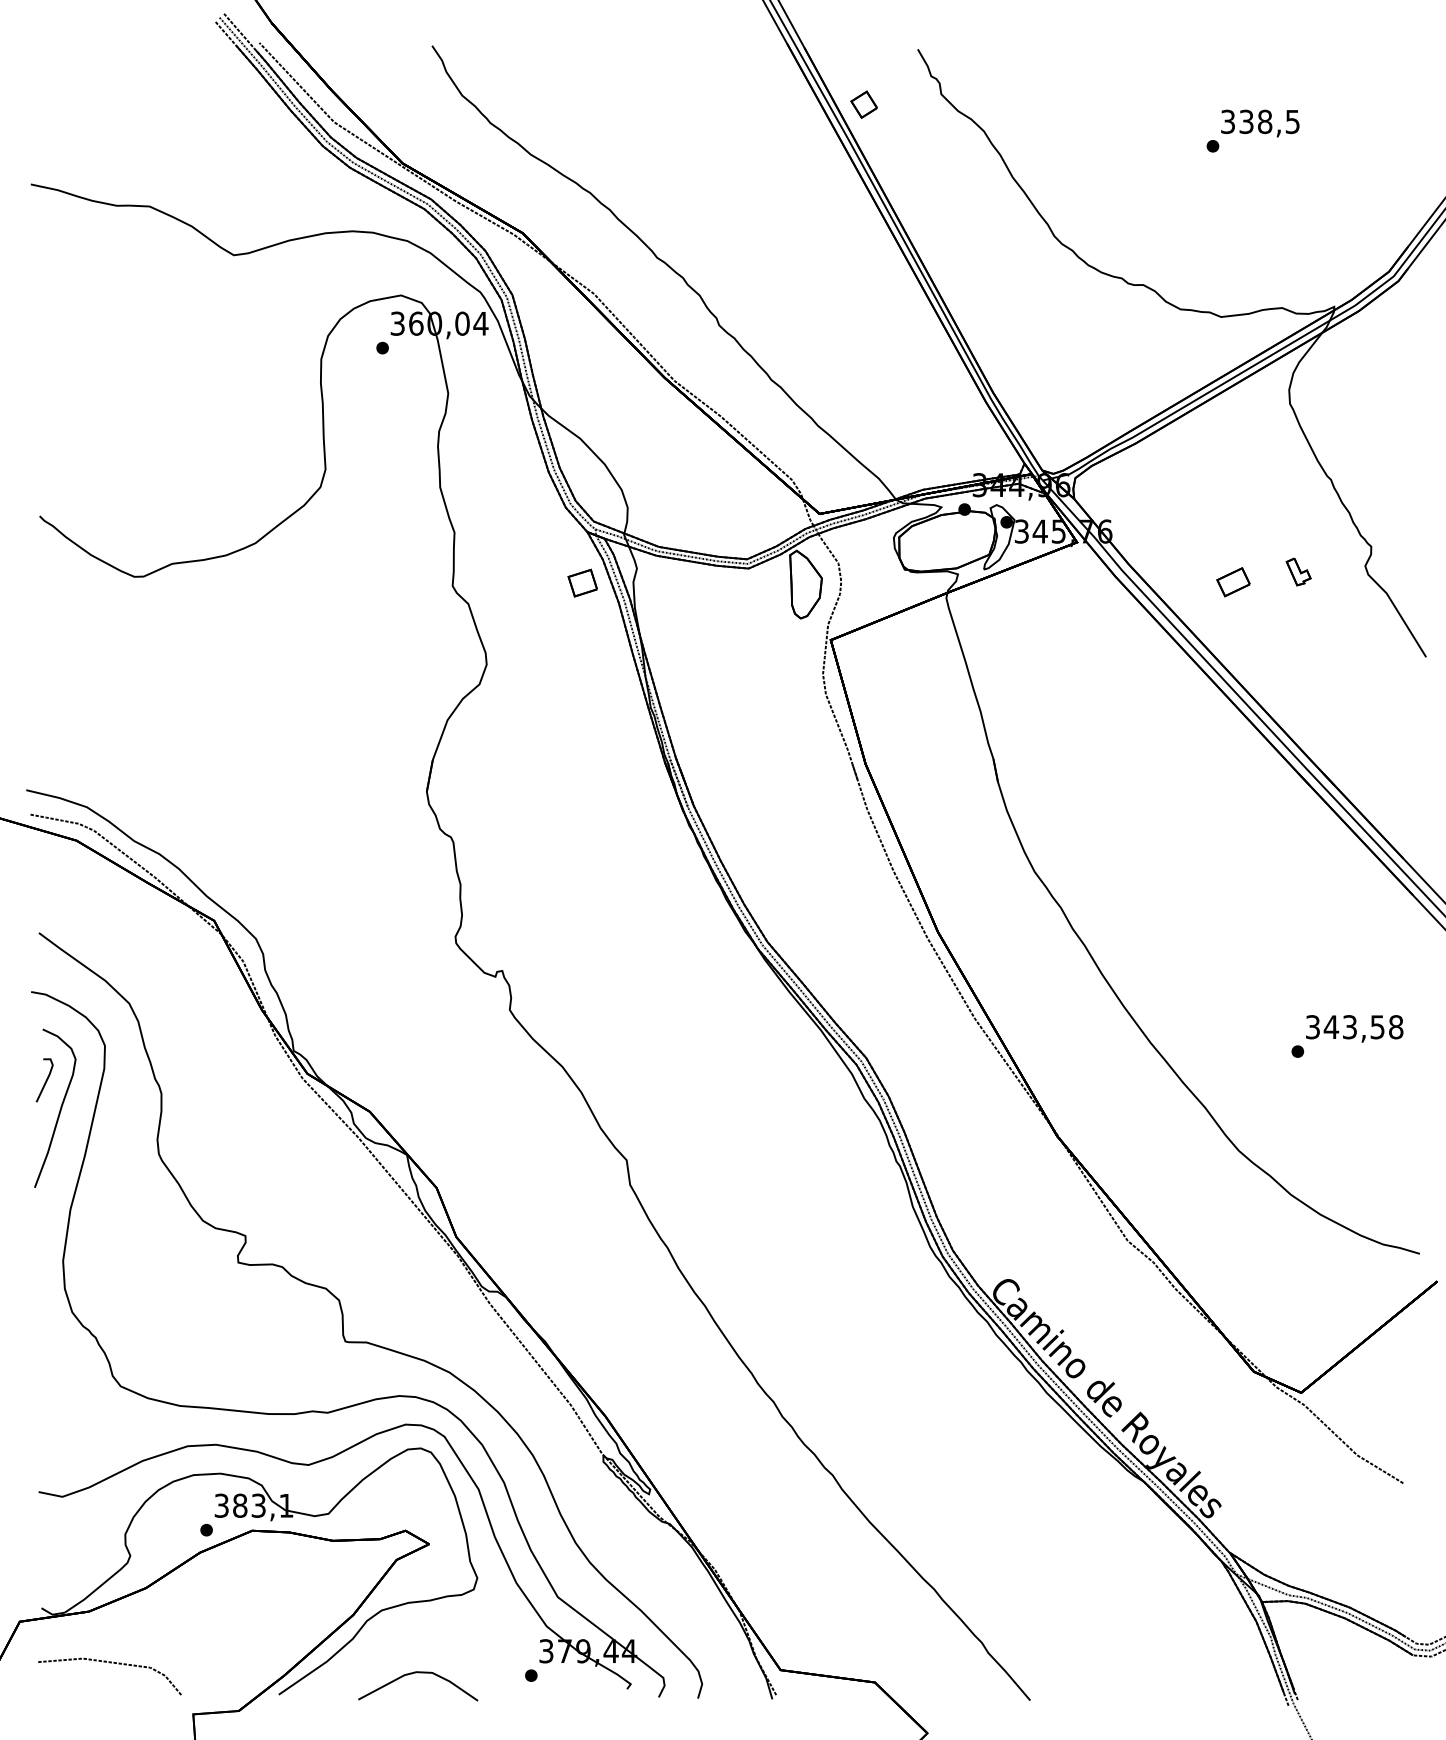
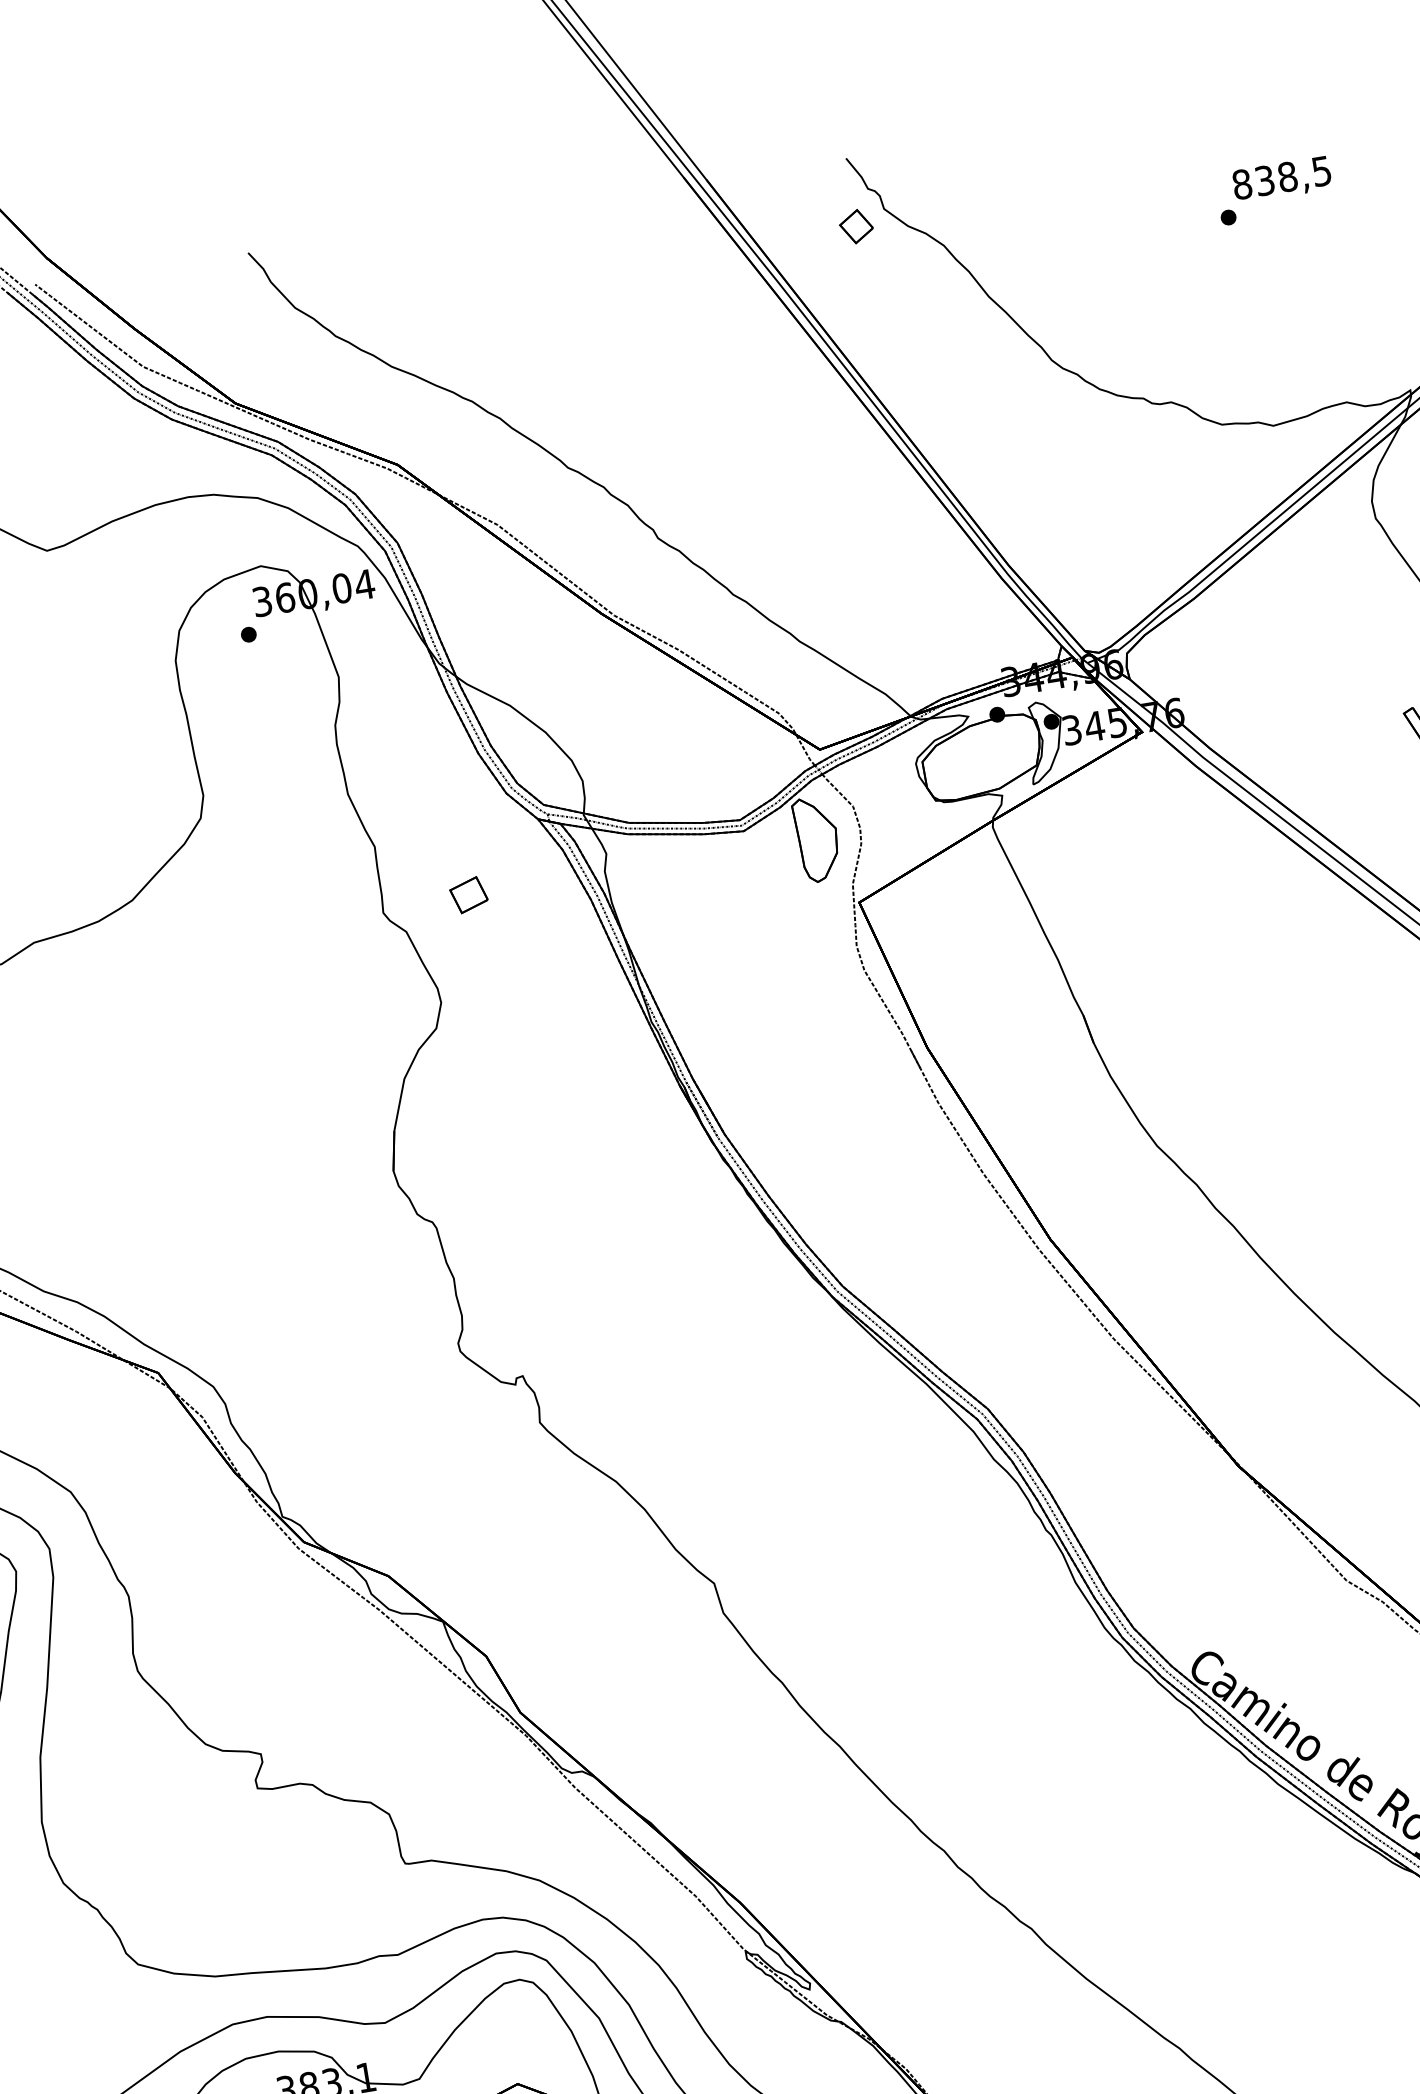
part: (863, 104) -> (855, 226), moved
text: (1228, 121) -> (1242, 183), 338,5 -> 838,5
part: (582, 582) -> (468, 894), moved
part: (1233, 582) -> (1342, 749), removed

